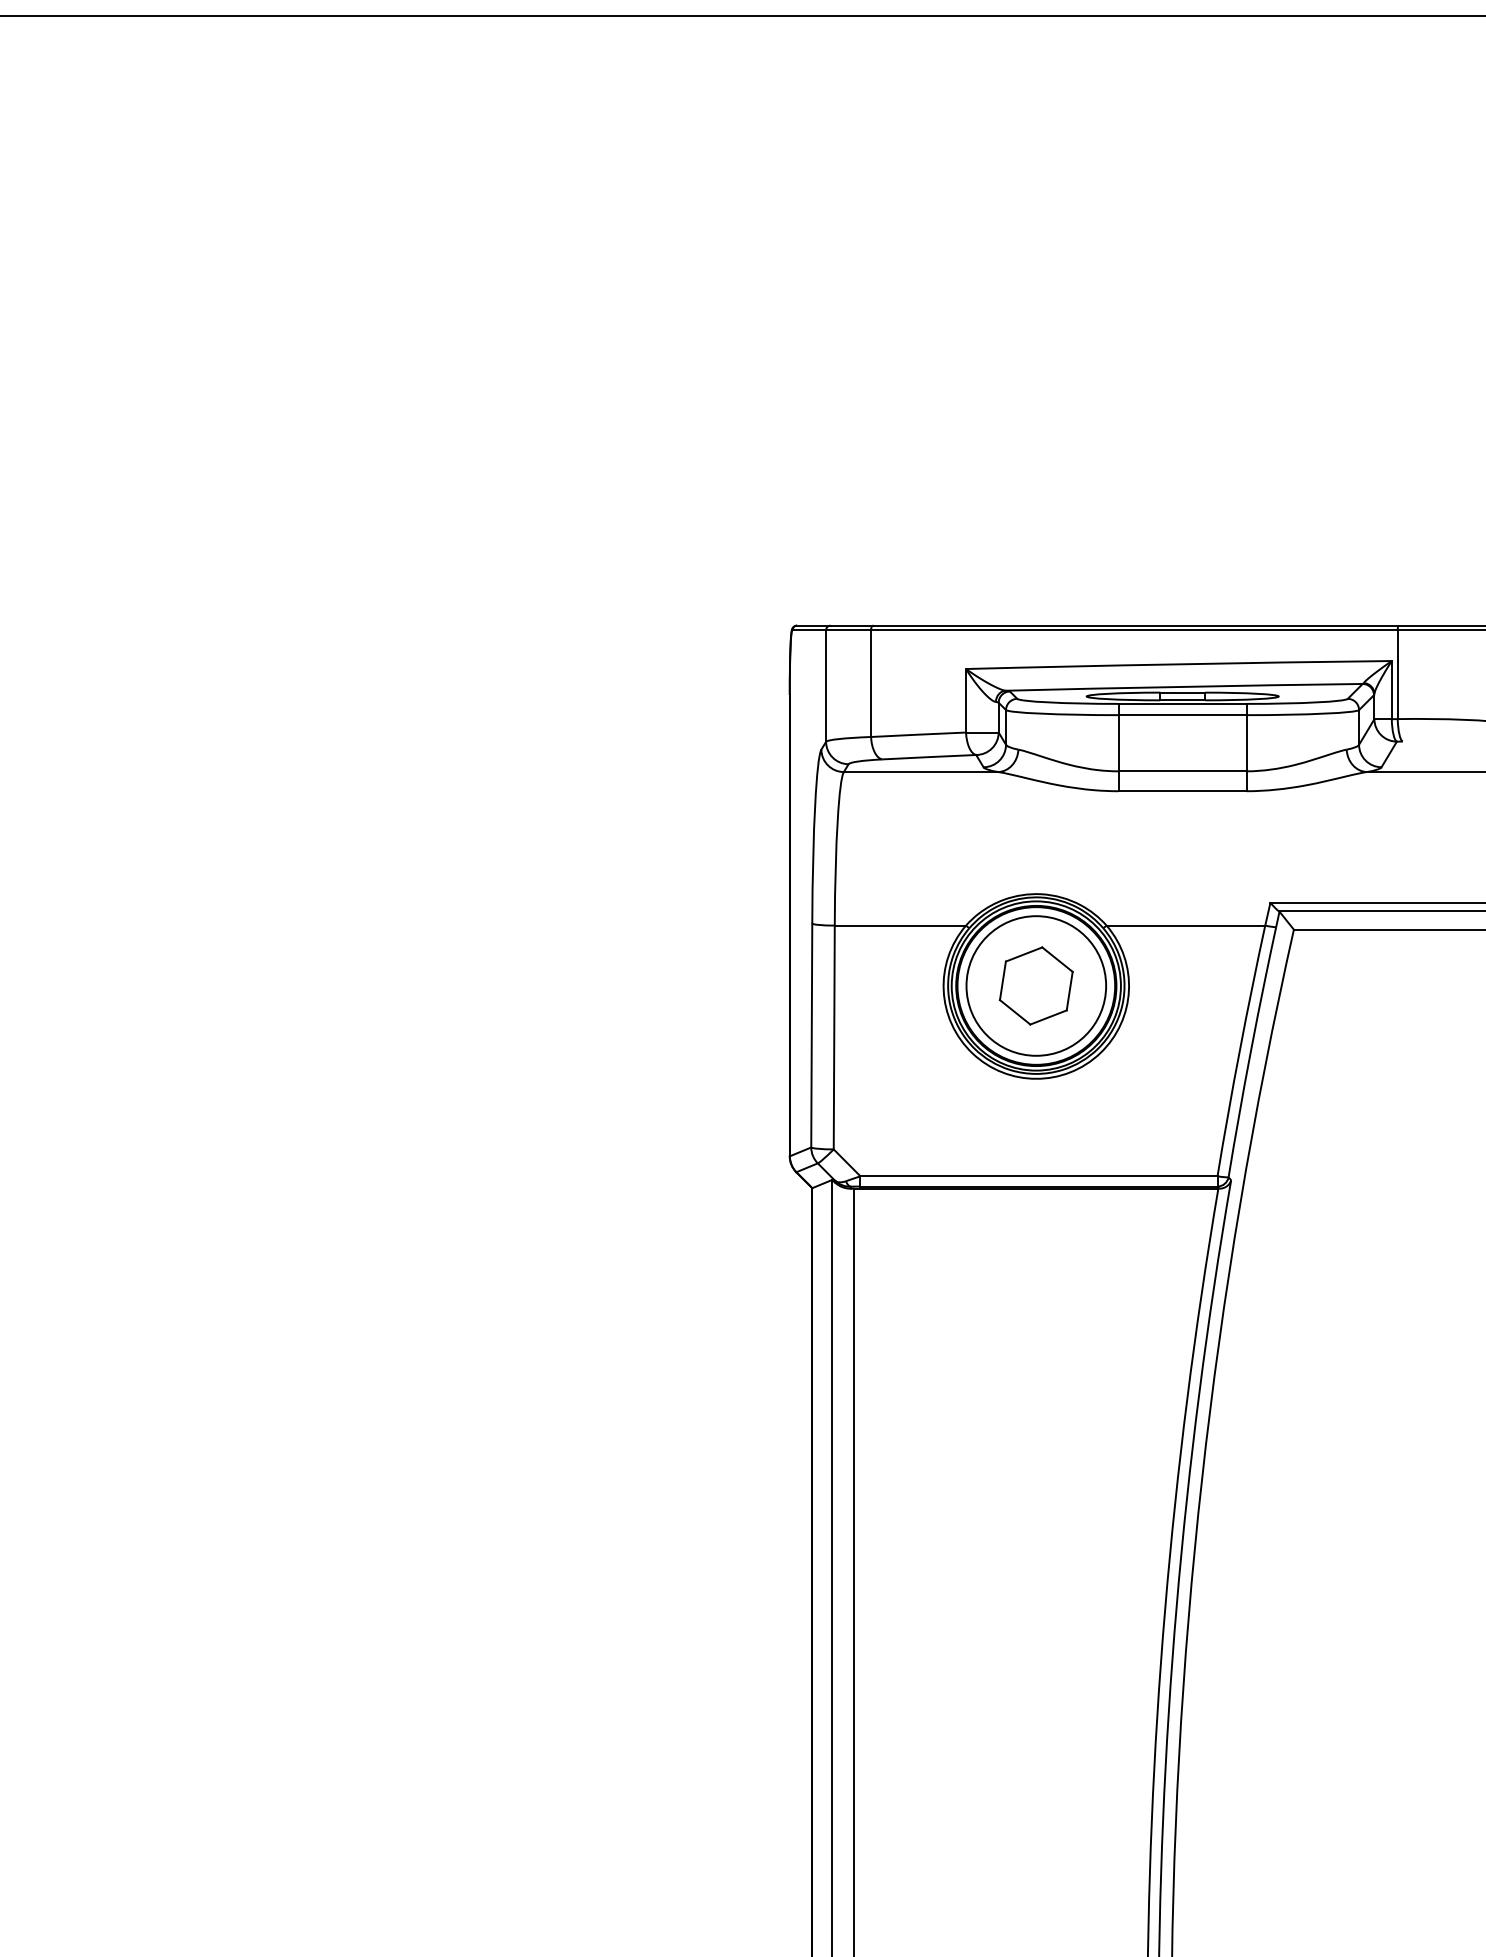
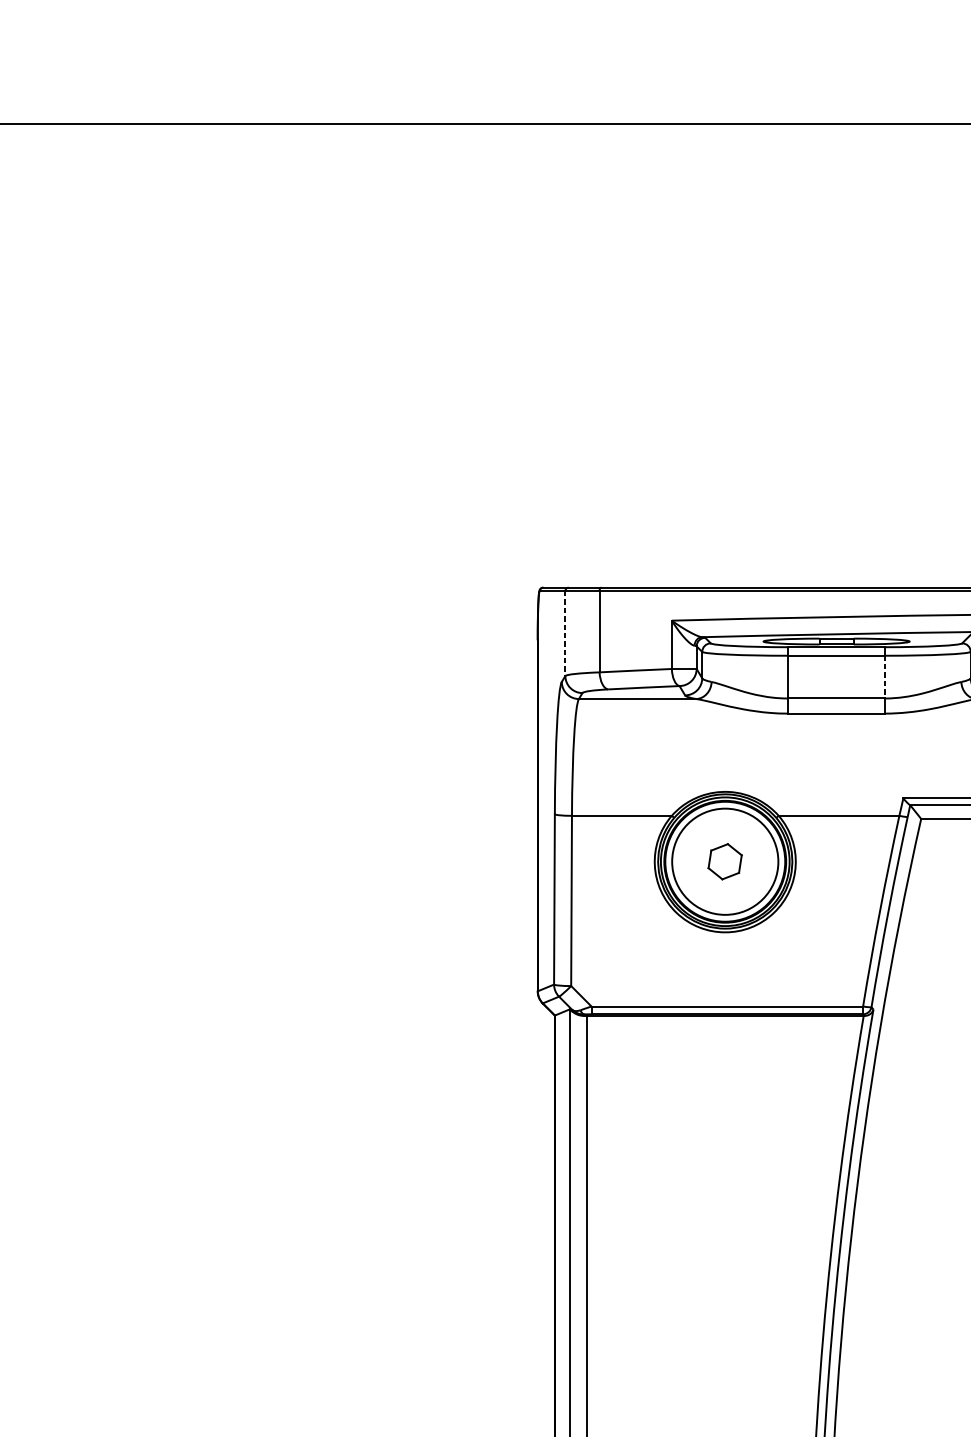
line: (826, 685) -> (565, 633), solid -> dashed
line: (1246, 743) -> (885, 677), solid -> dashed
part: (1035, 985) -> (724, 861), size x0.6

